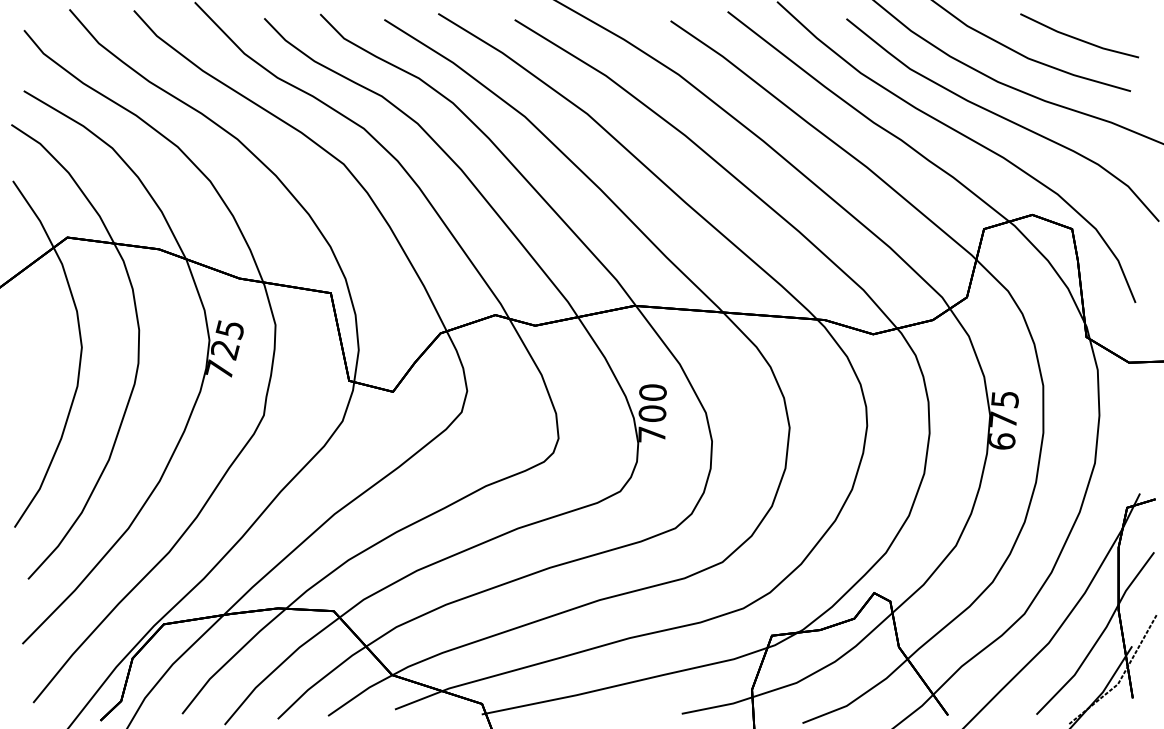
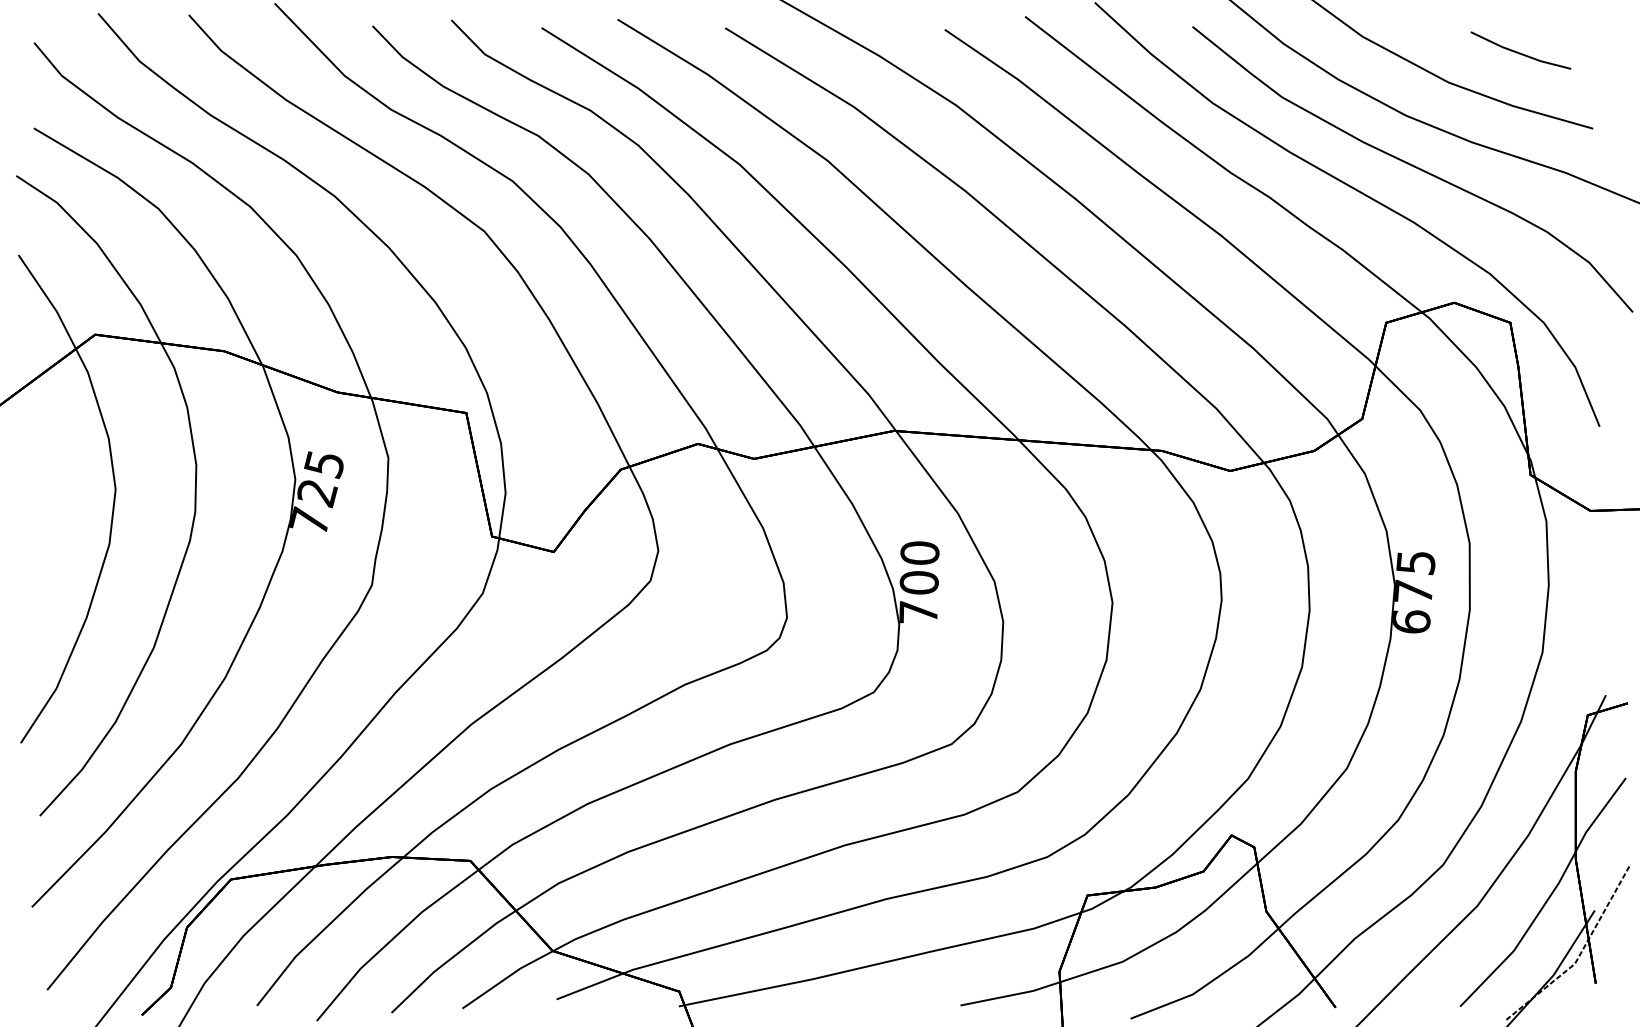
part: (1079, 35) -> (1520, 50), size x0.6

